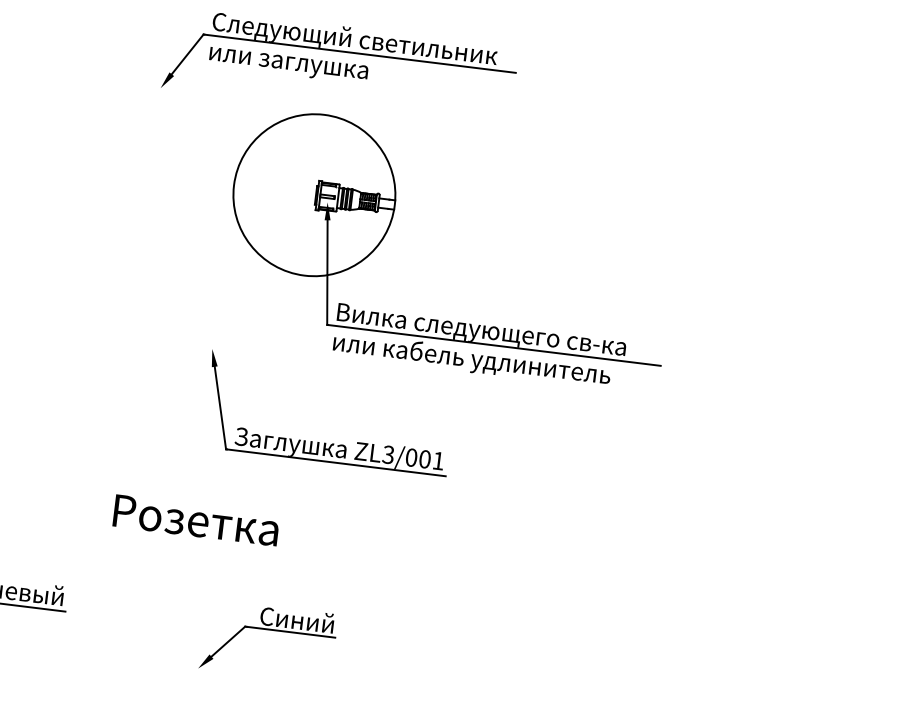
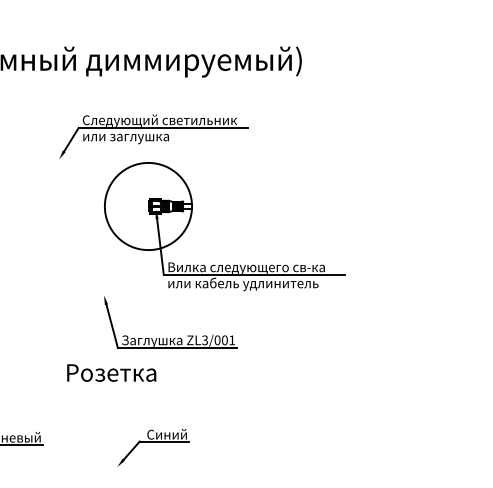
text: (196, 519) -> (111, 372), moved

